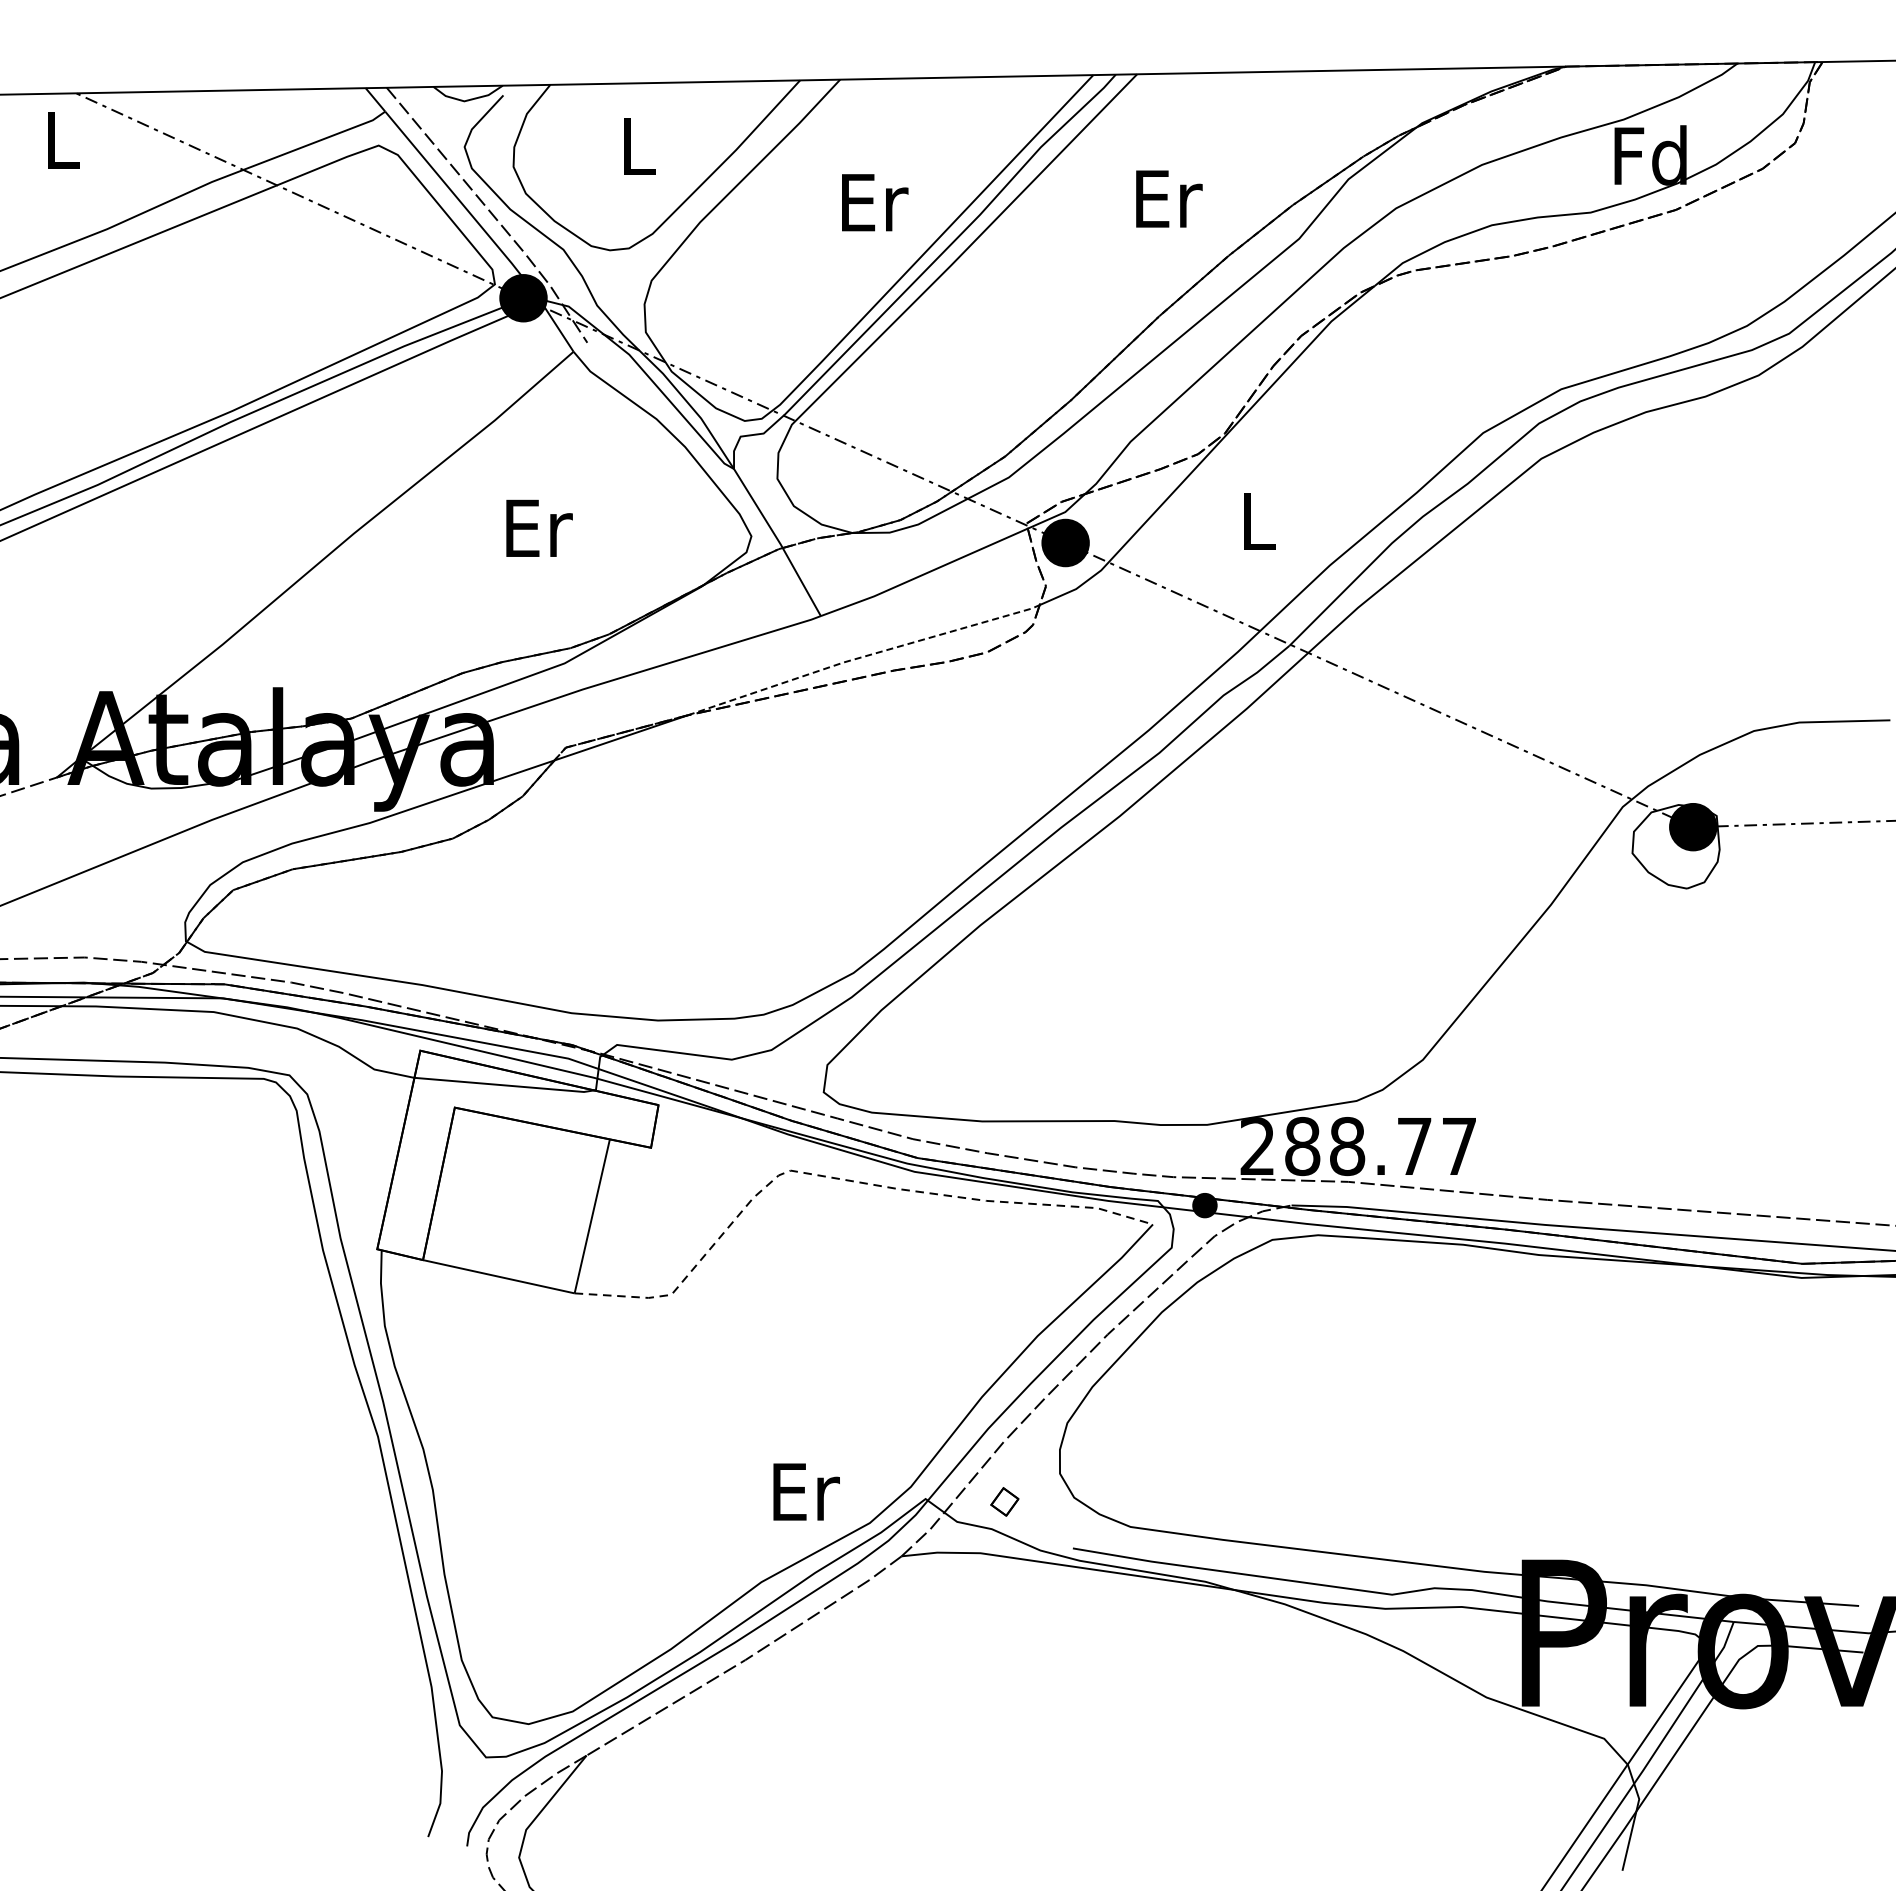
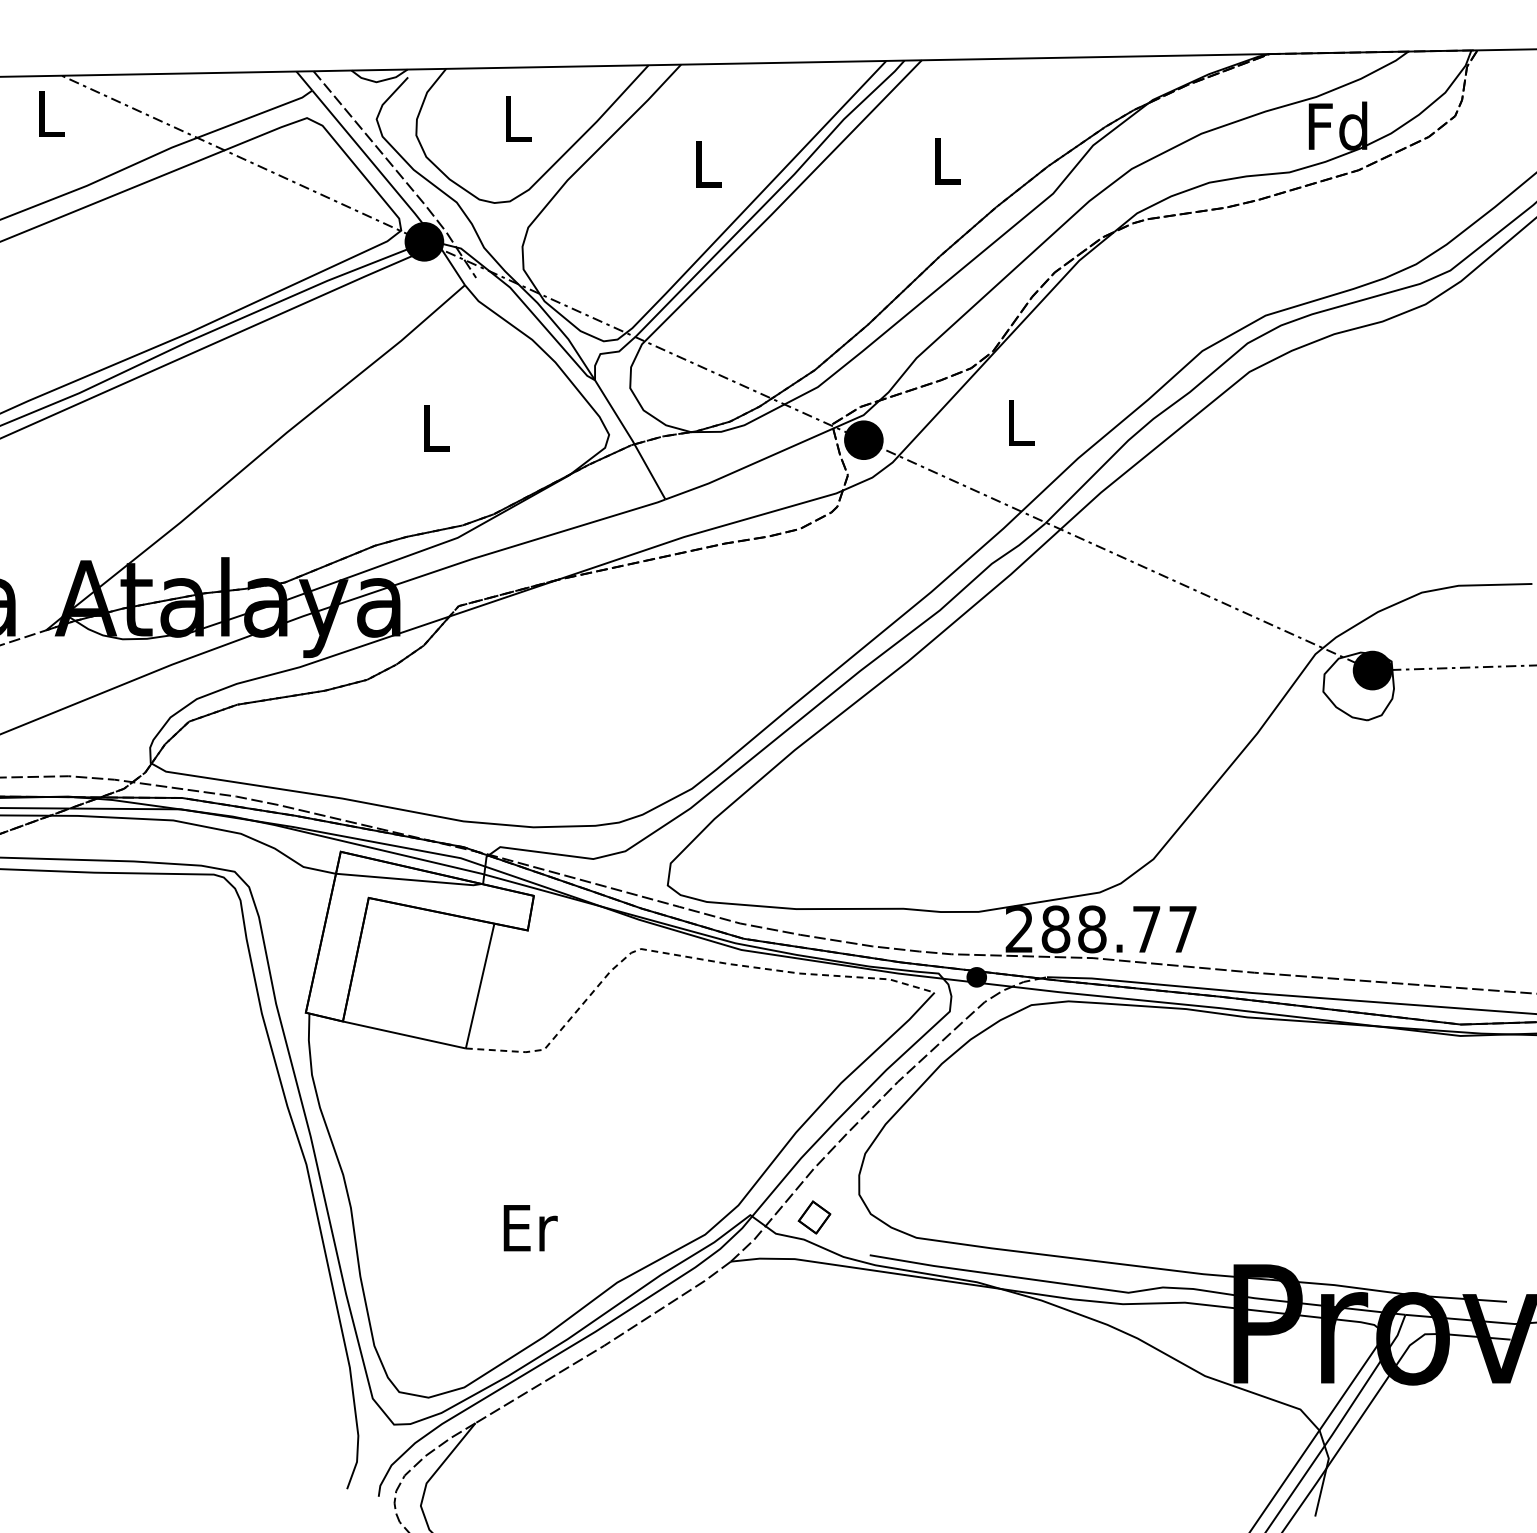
text: (1169, 198) -> (948, 160), Er -> L
text: (875, 202) -> (709, 164), Er -> L
text: (539, 527) -> (437, 427), Er -> L
line: (863, 656) -> (700, 532), dashed -> solid
text: (806, 1491) -> (530, 1227), moved
part: (1004, 1501) -> (814, 1217), size x1.43

